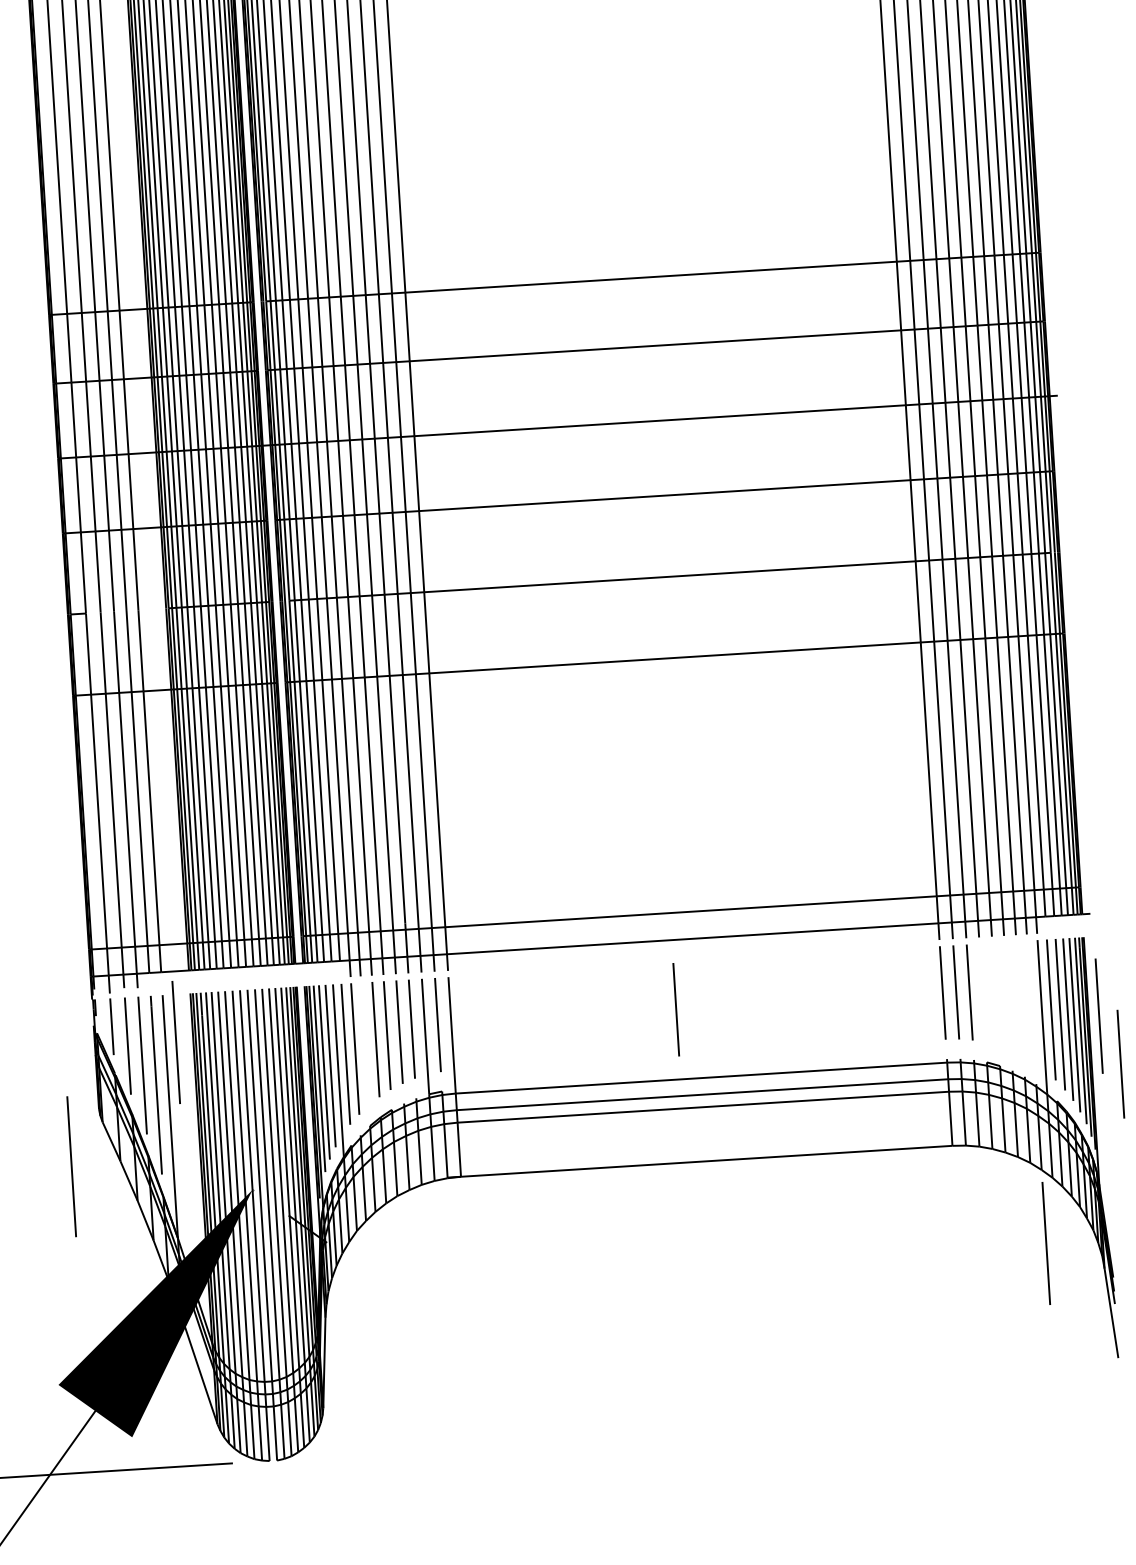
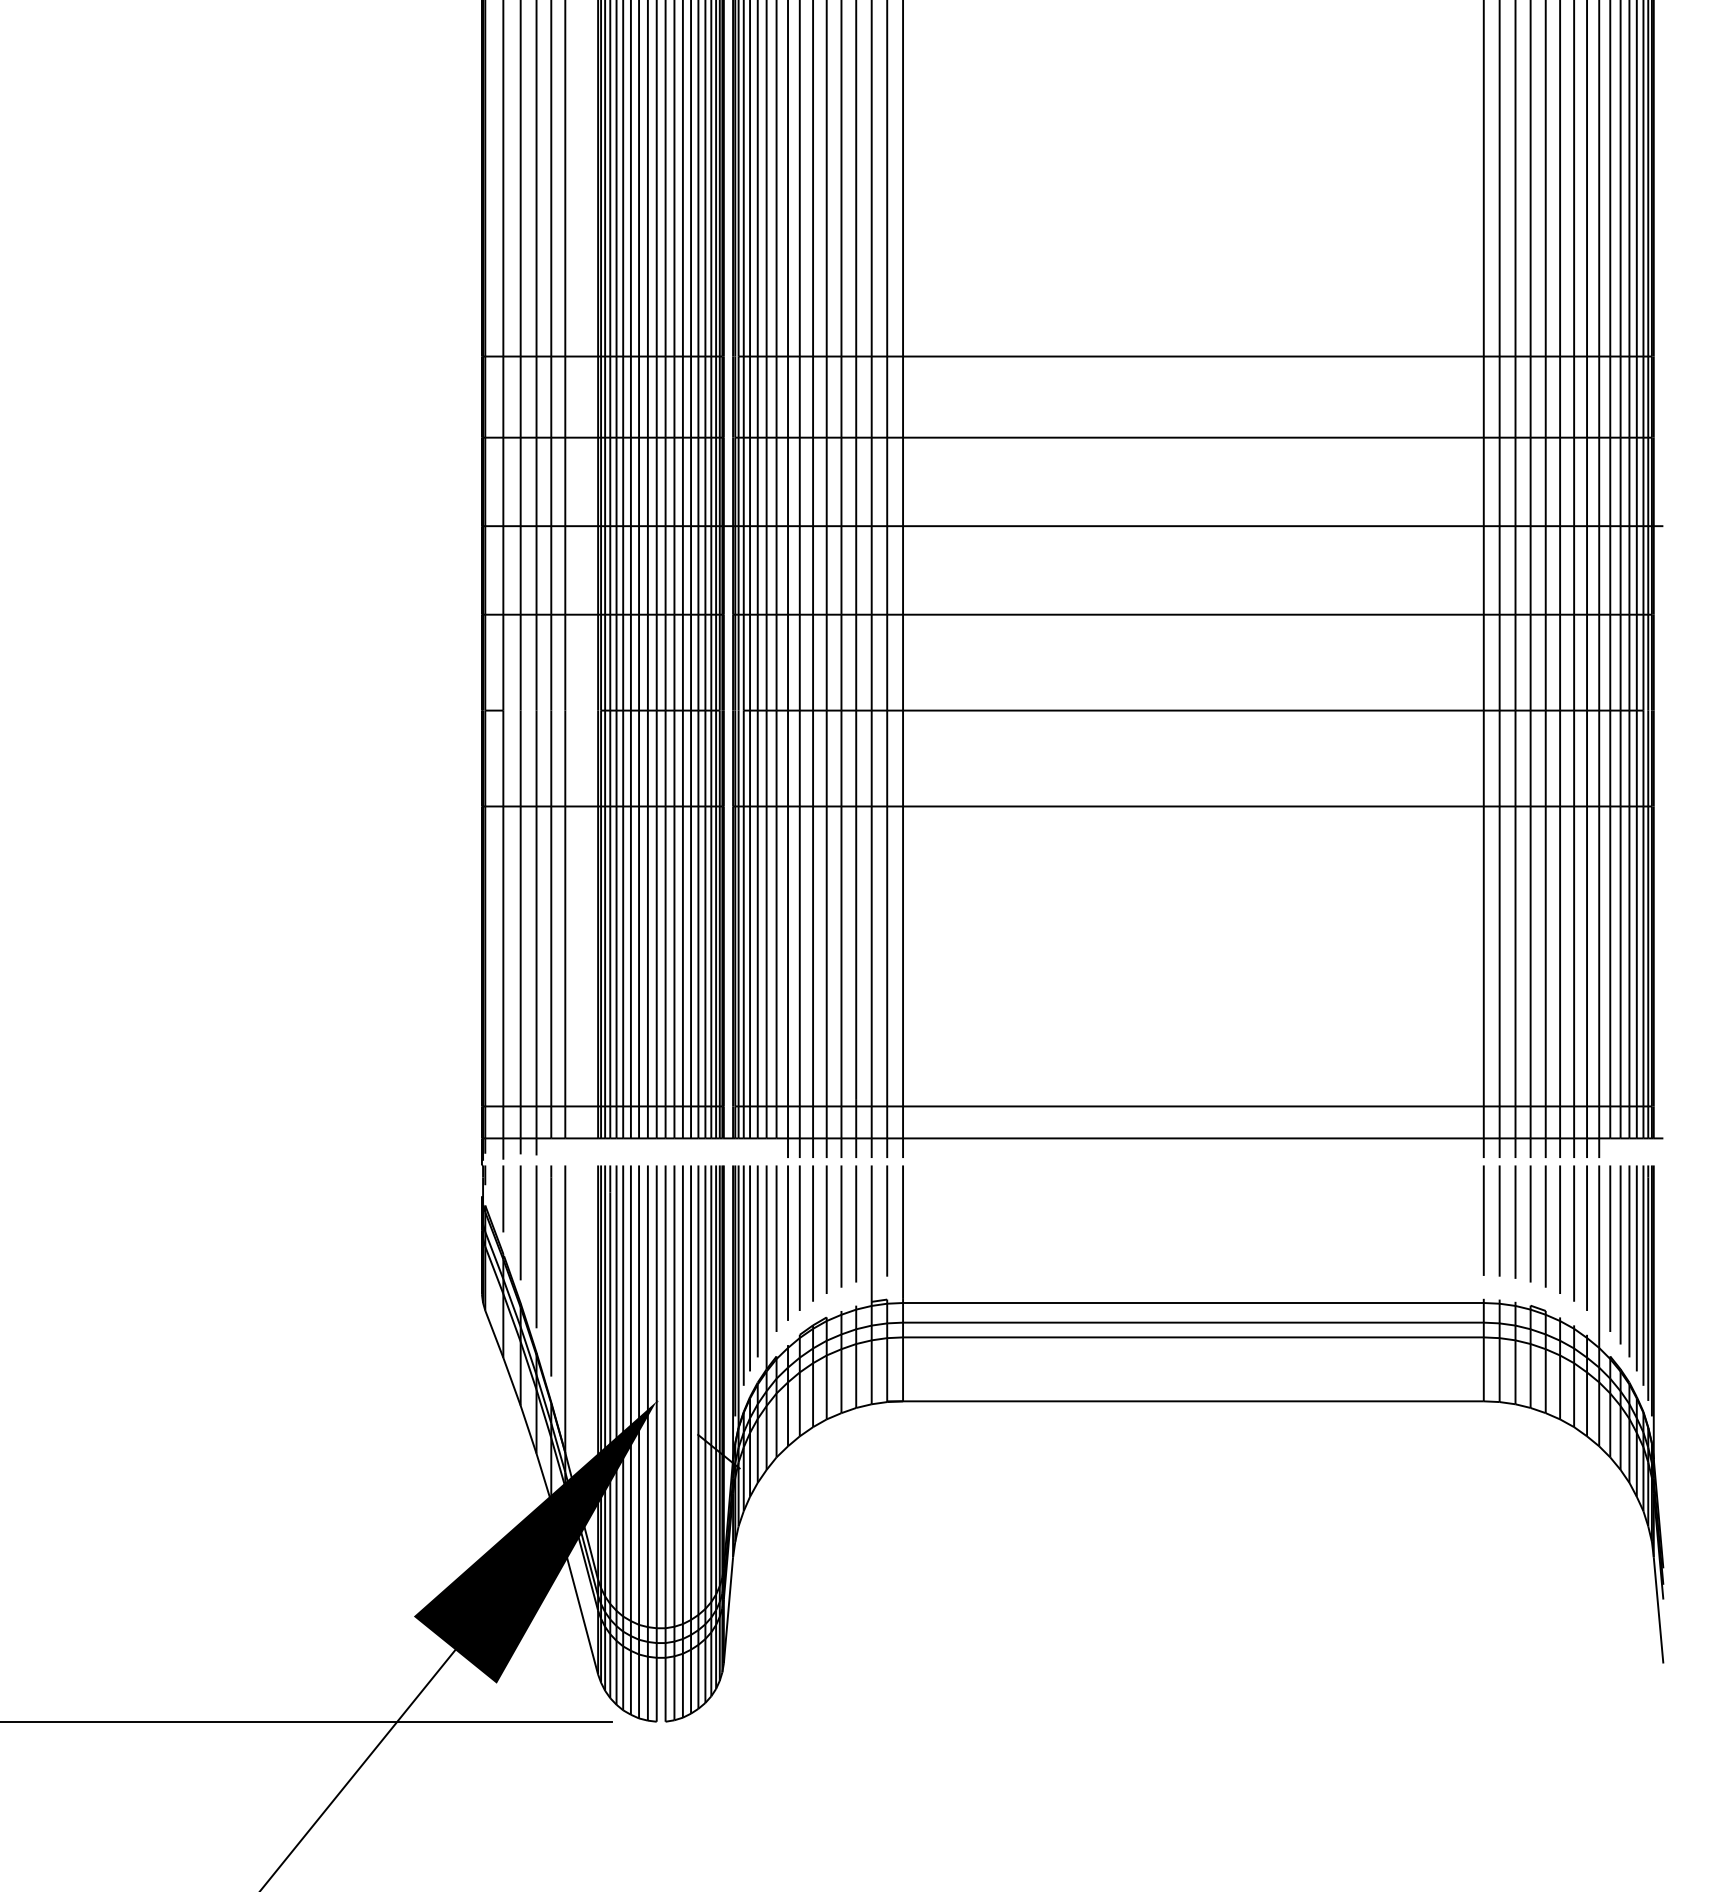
line: (982, 992) -> (1530, 1223), added
line: (995, 994) -> (1545, 1226), added
line: (676, 1009) -> (1168, 1220), removed
line: (1098, 1016) -> (1573, 1233), moved
line: (175, 1041) -> (799, 1237), moved
line: (1120, 1064) -> (1559, 1229), moved
line: (71, 1166) -> (445, 1360), removed
line: (1045, 1242) -> (1586, 1237), moved

